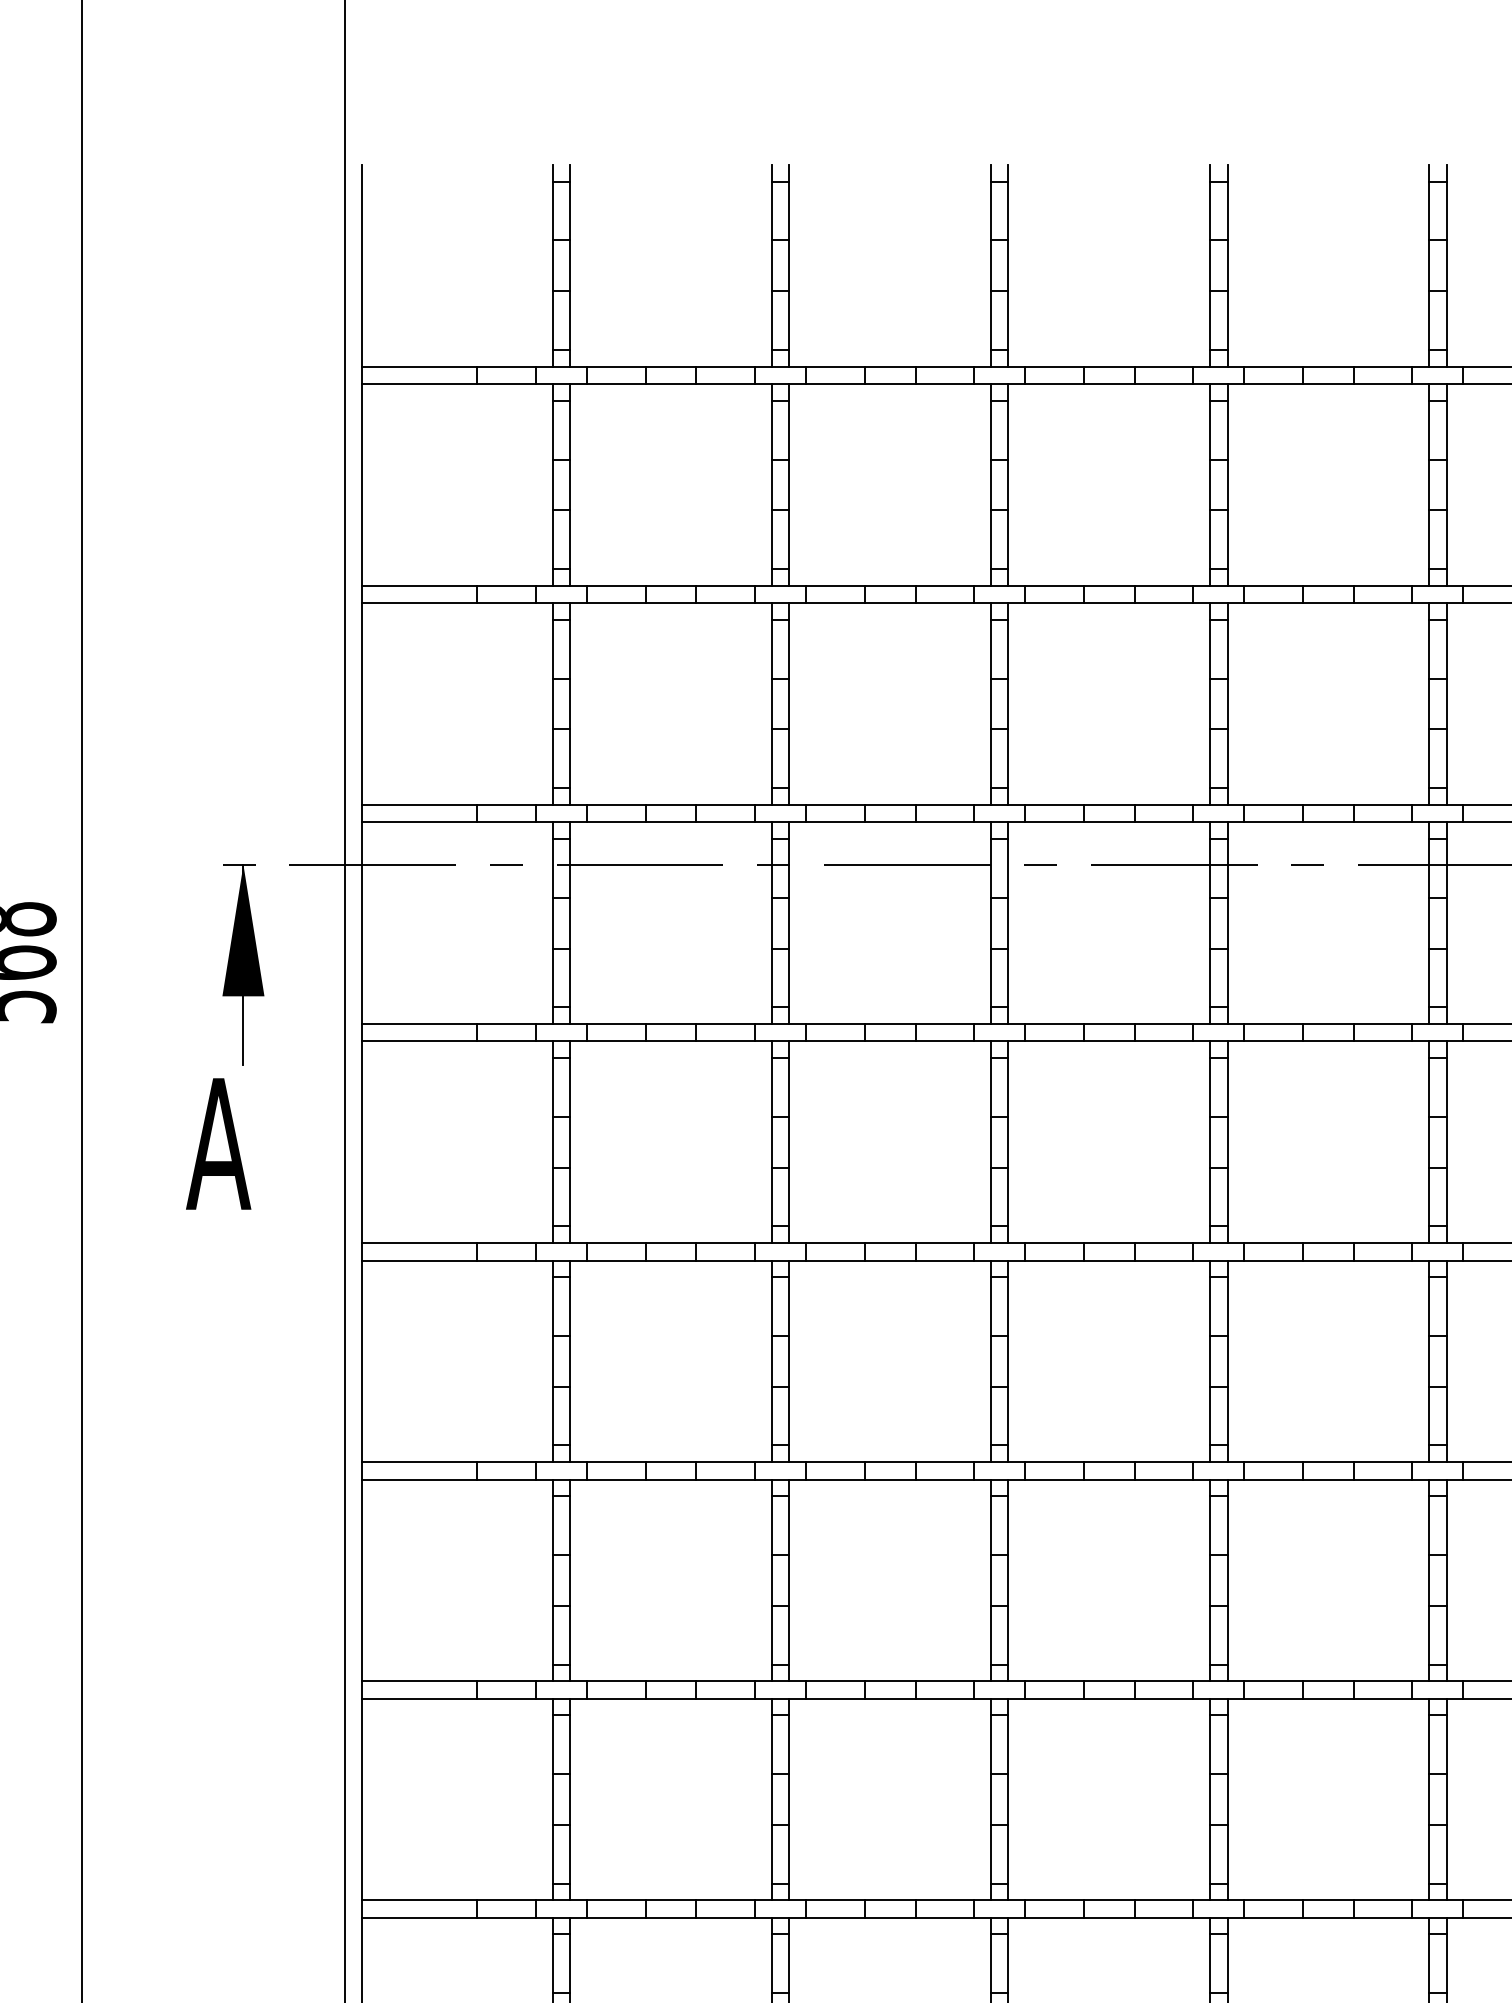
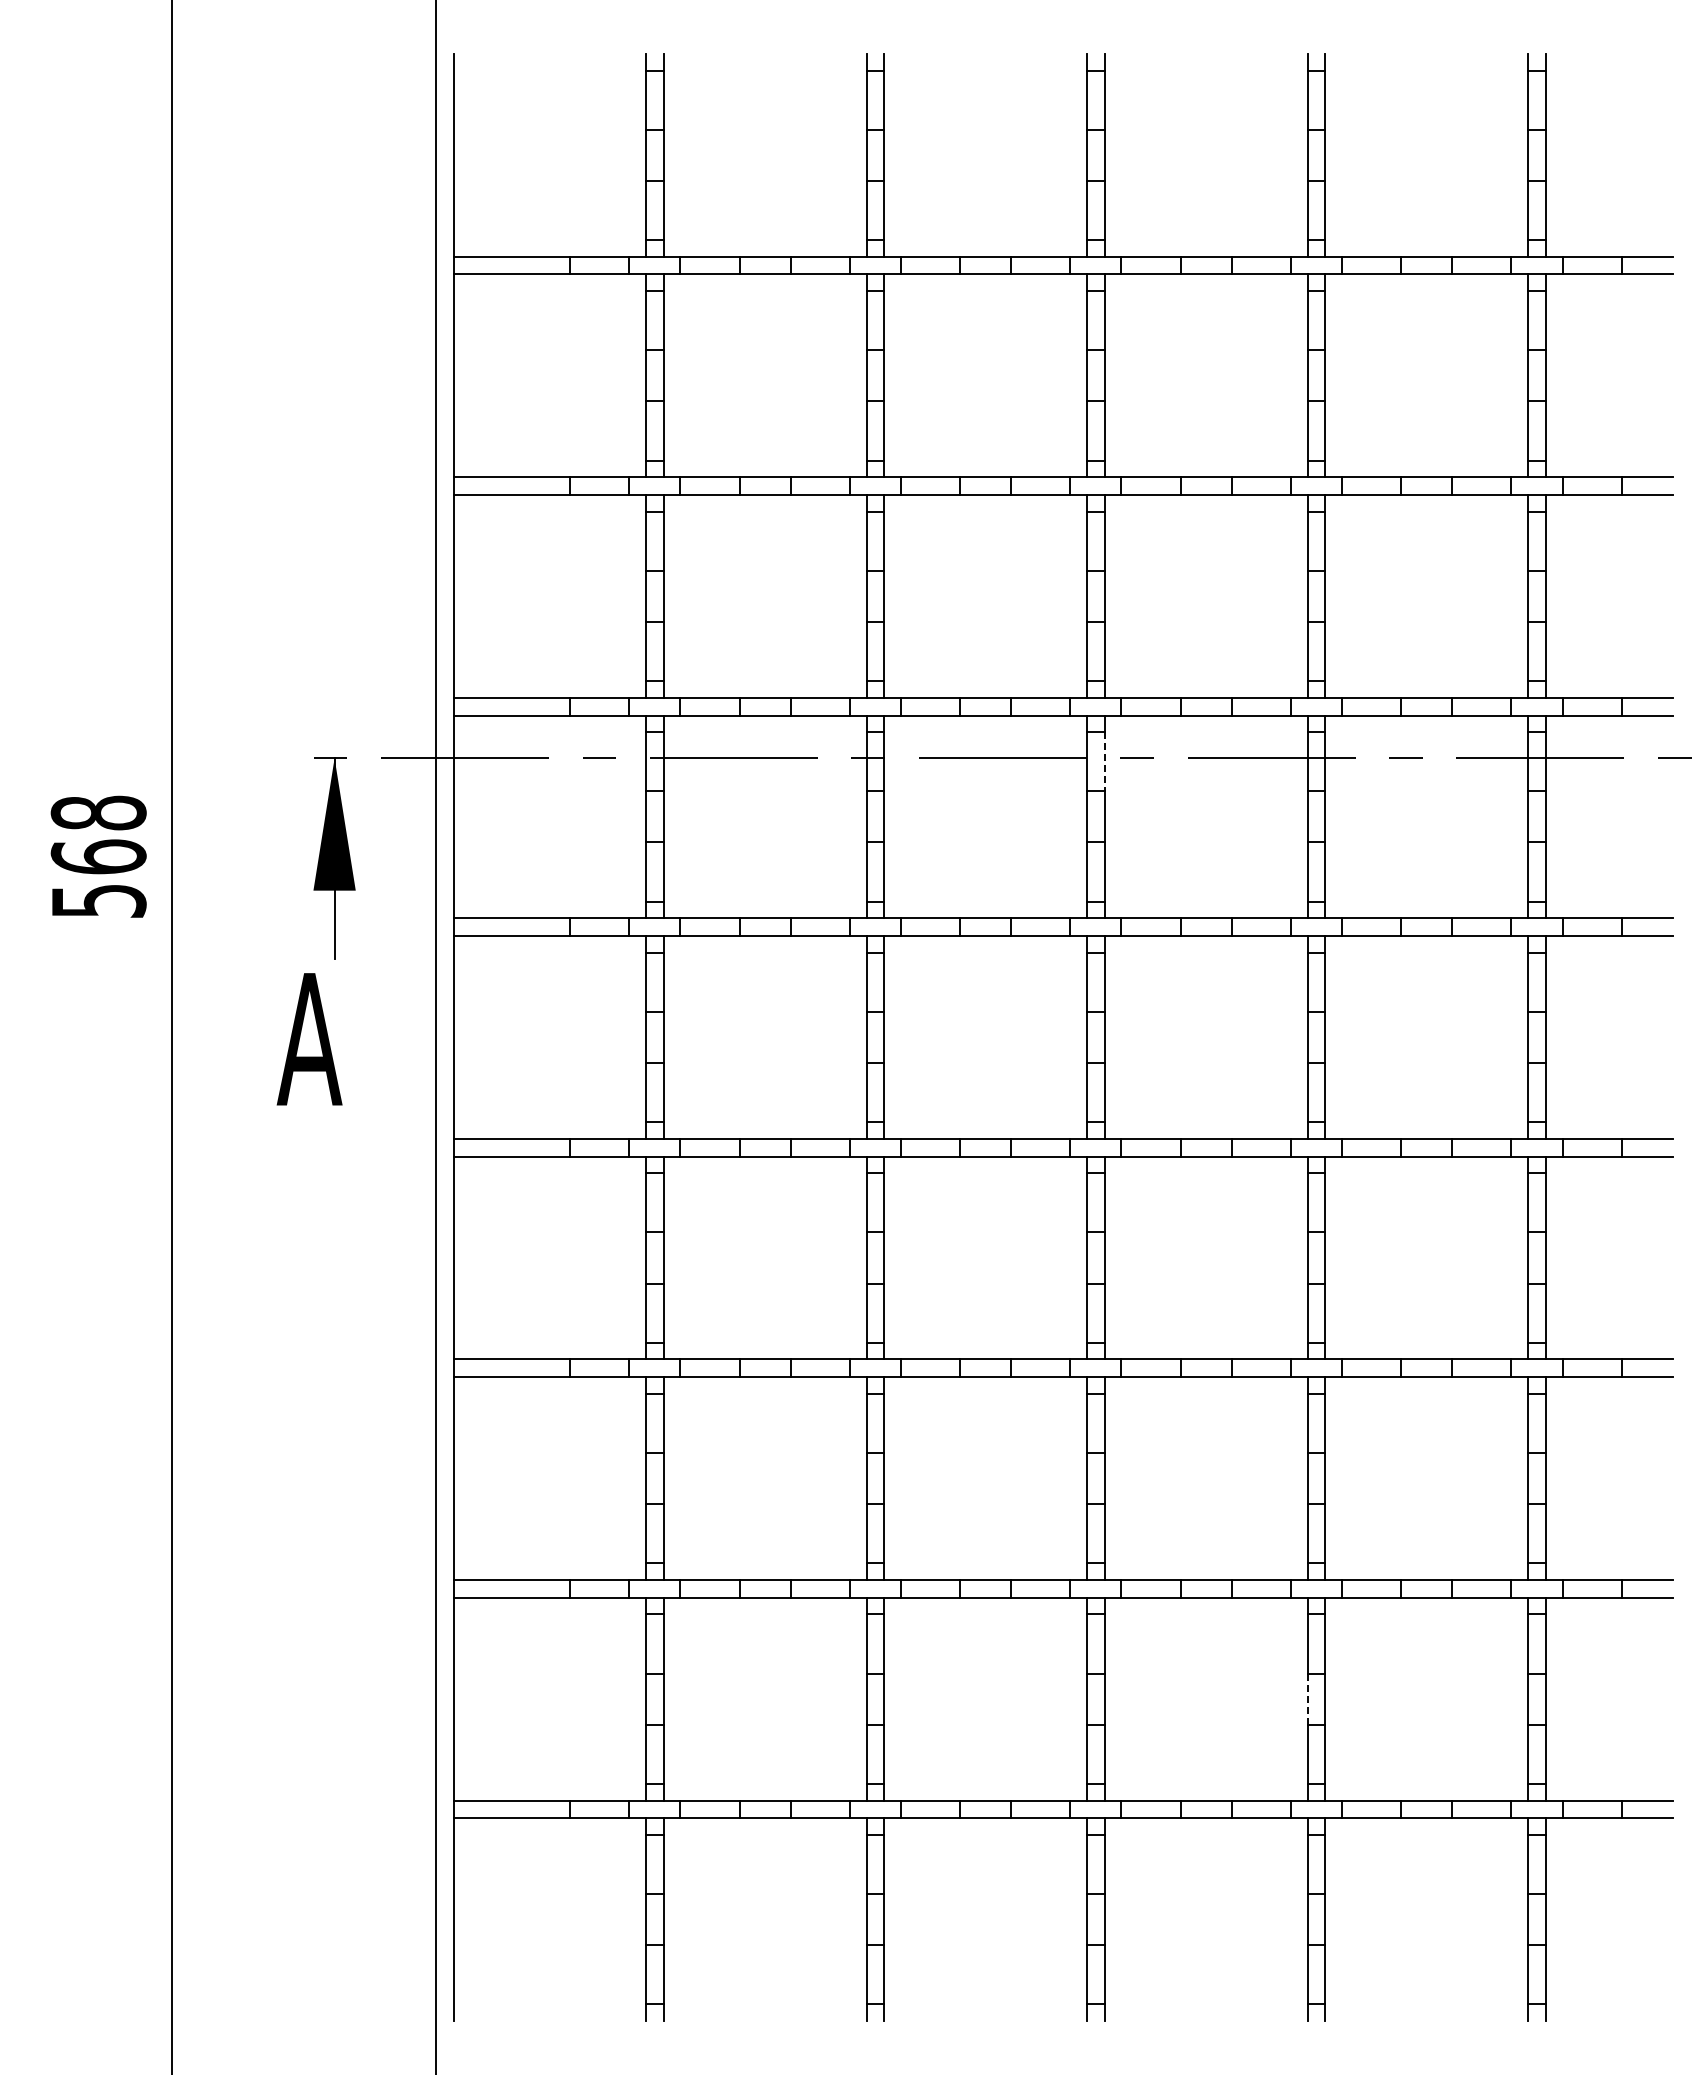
line: (1008, 868) -> (1104, 761), solid -> dashed
line: (1209, 1799) -> (1307, 1699), solid -> dashed

